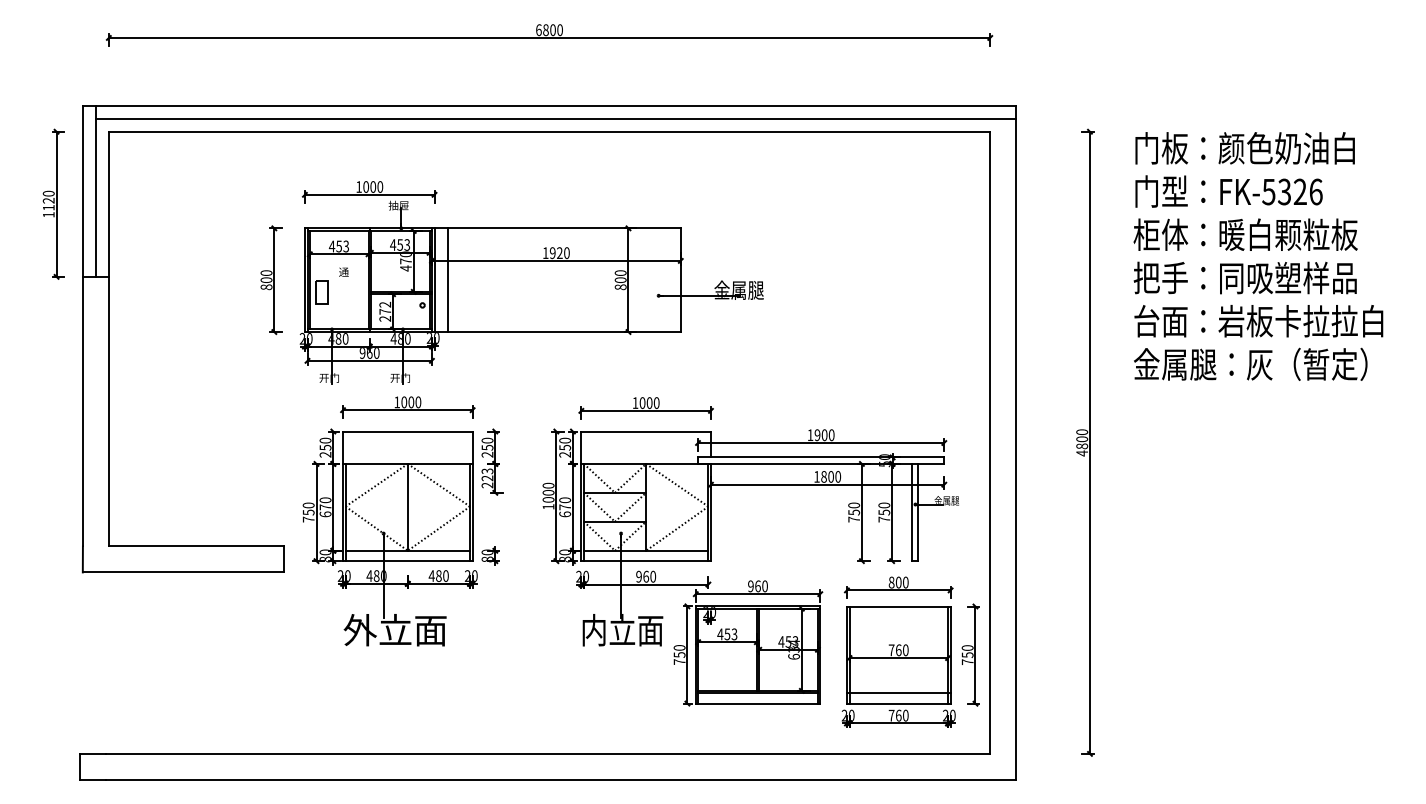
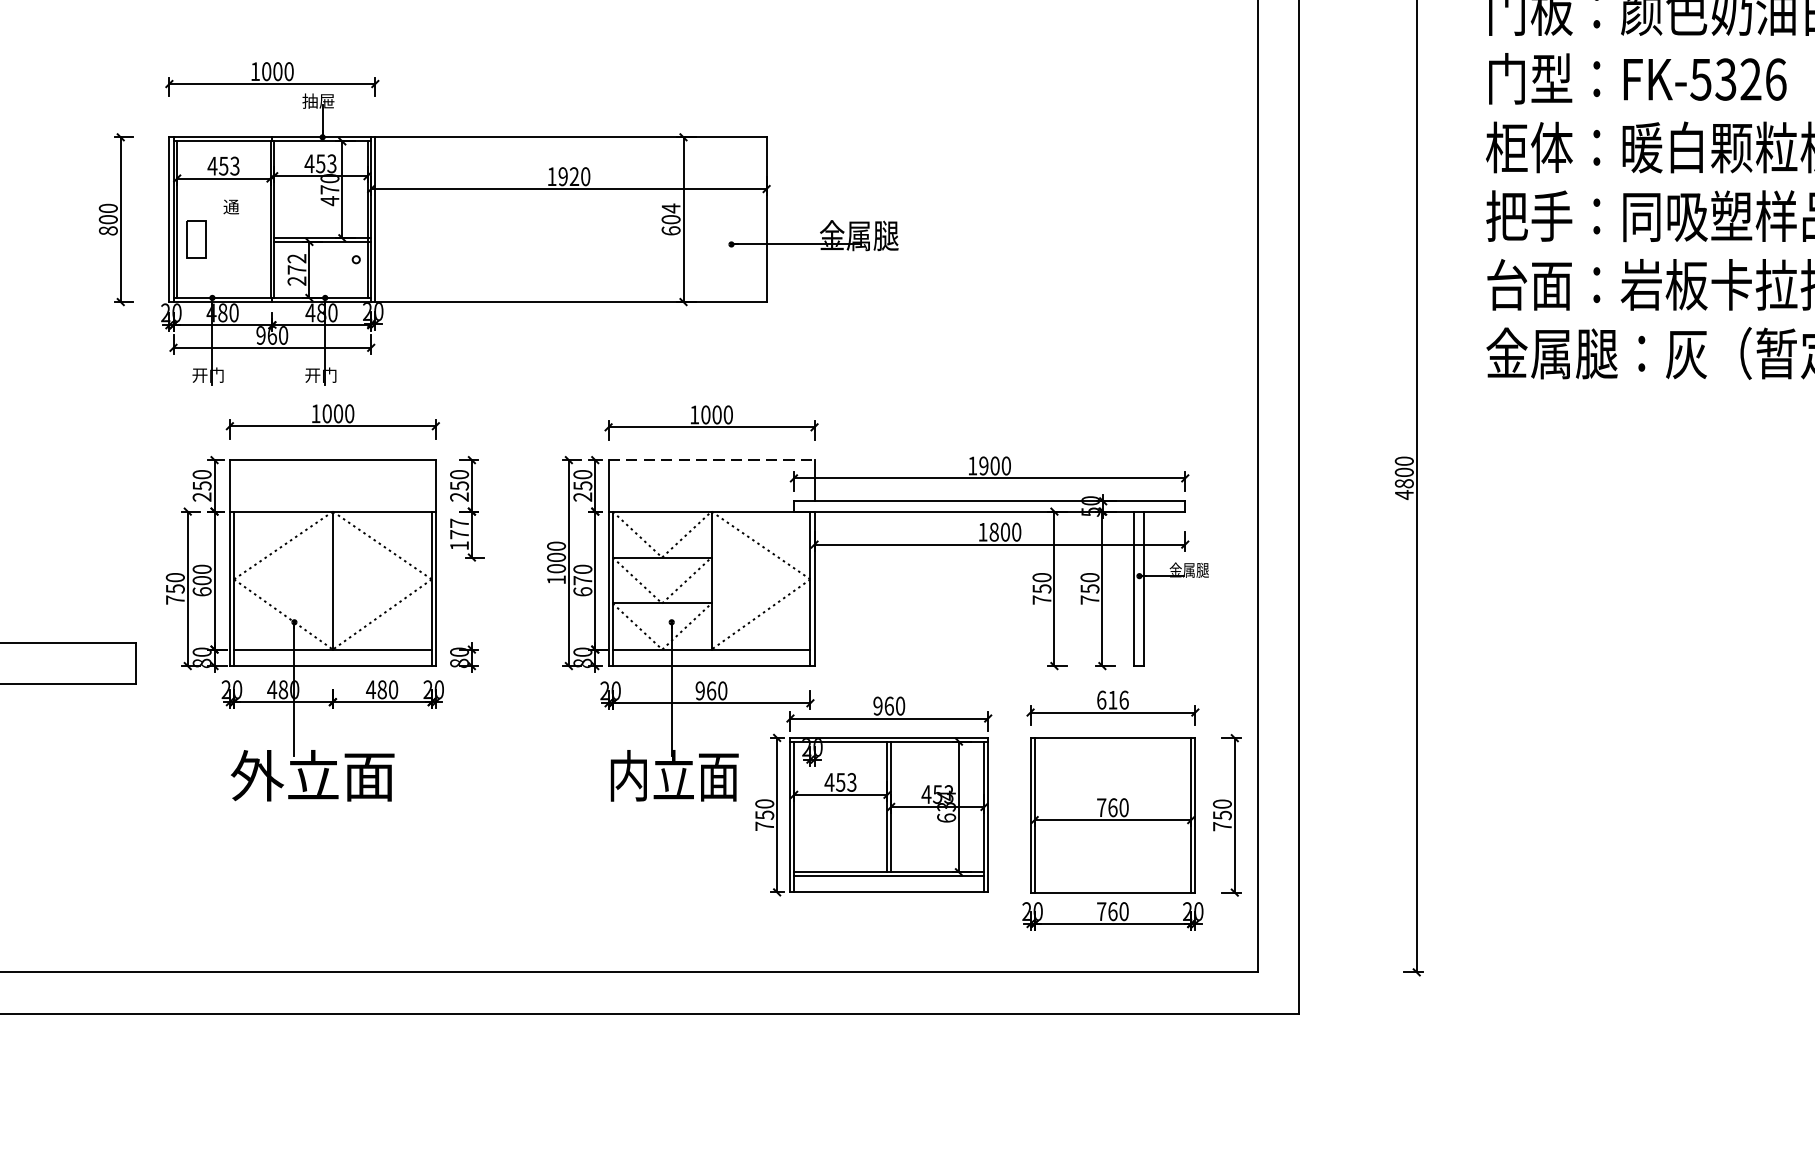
line: (447, 280) -> (395, 220), removed
text: (620, 280) -> (670, 220), 800 -> 604
line: (646, 431) -> (712, 460), solid -> dashed
text: (487, 478) -> (459, 534), 223 -> 177
text: (325, 507) -> (202, 580), 670 -> 600
text: (898, 582) -> (1112, 700), 800 -> 616
line: (898, 693) -> (1112, 876), removed

